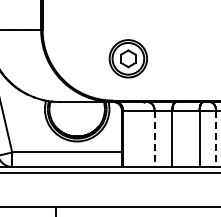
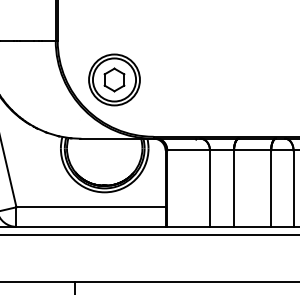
part: (127, 58) -> (113, 79), moved
line: (154, 139) -> (209, 189), dashed -> solid
line: (216, 139) -> (294, 189), dashed -> solid

